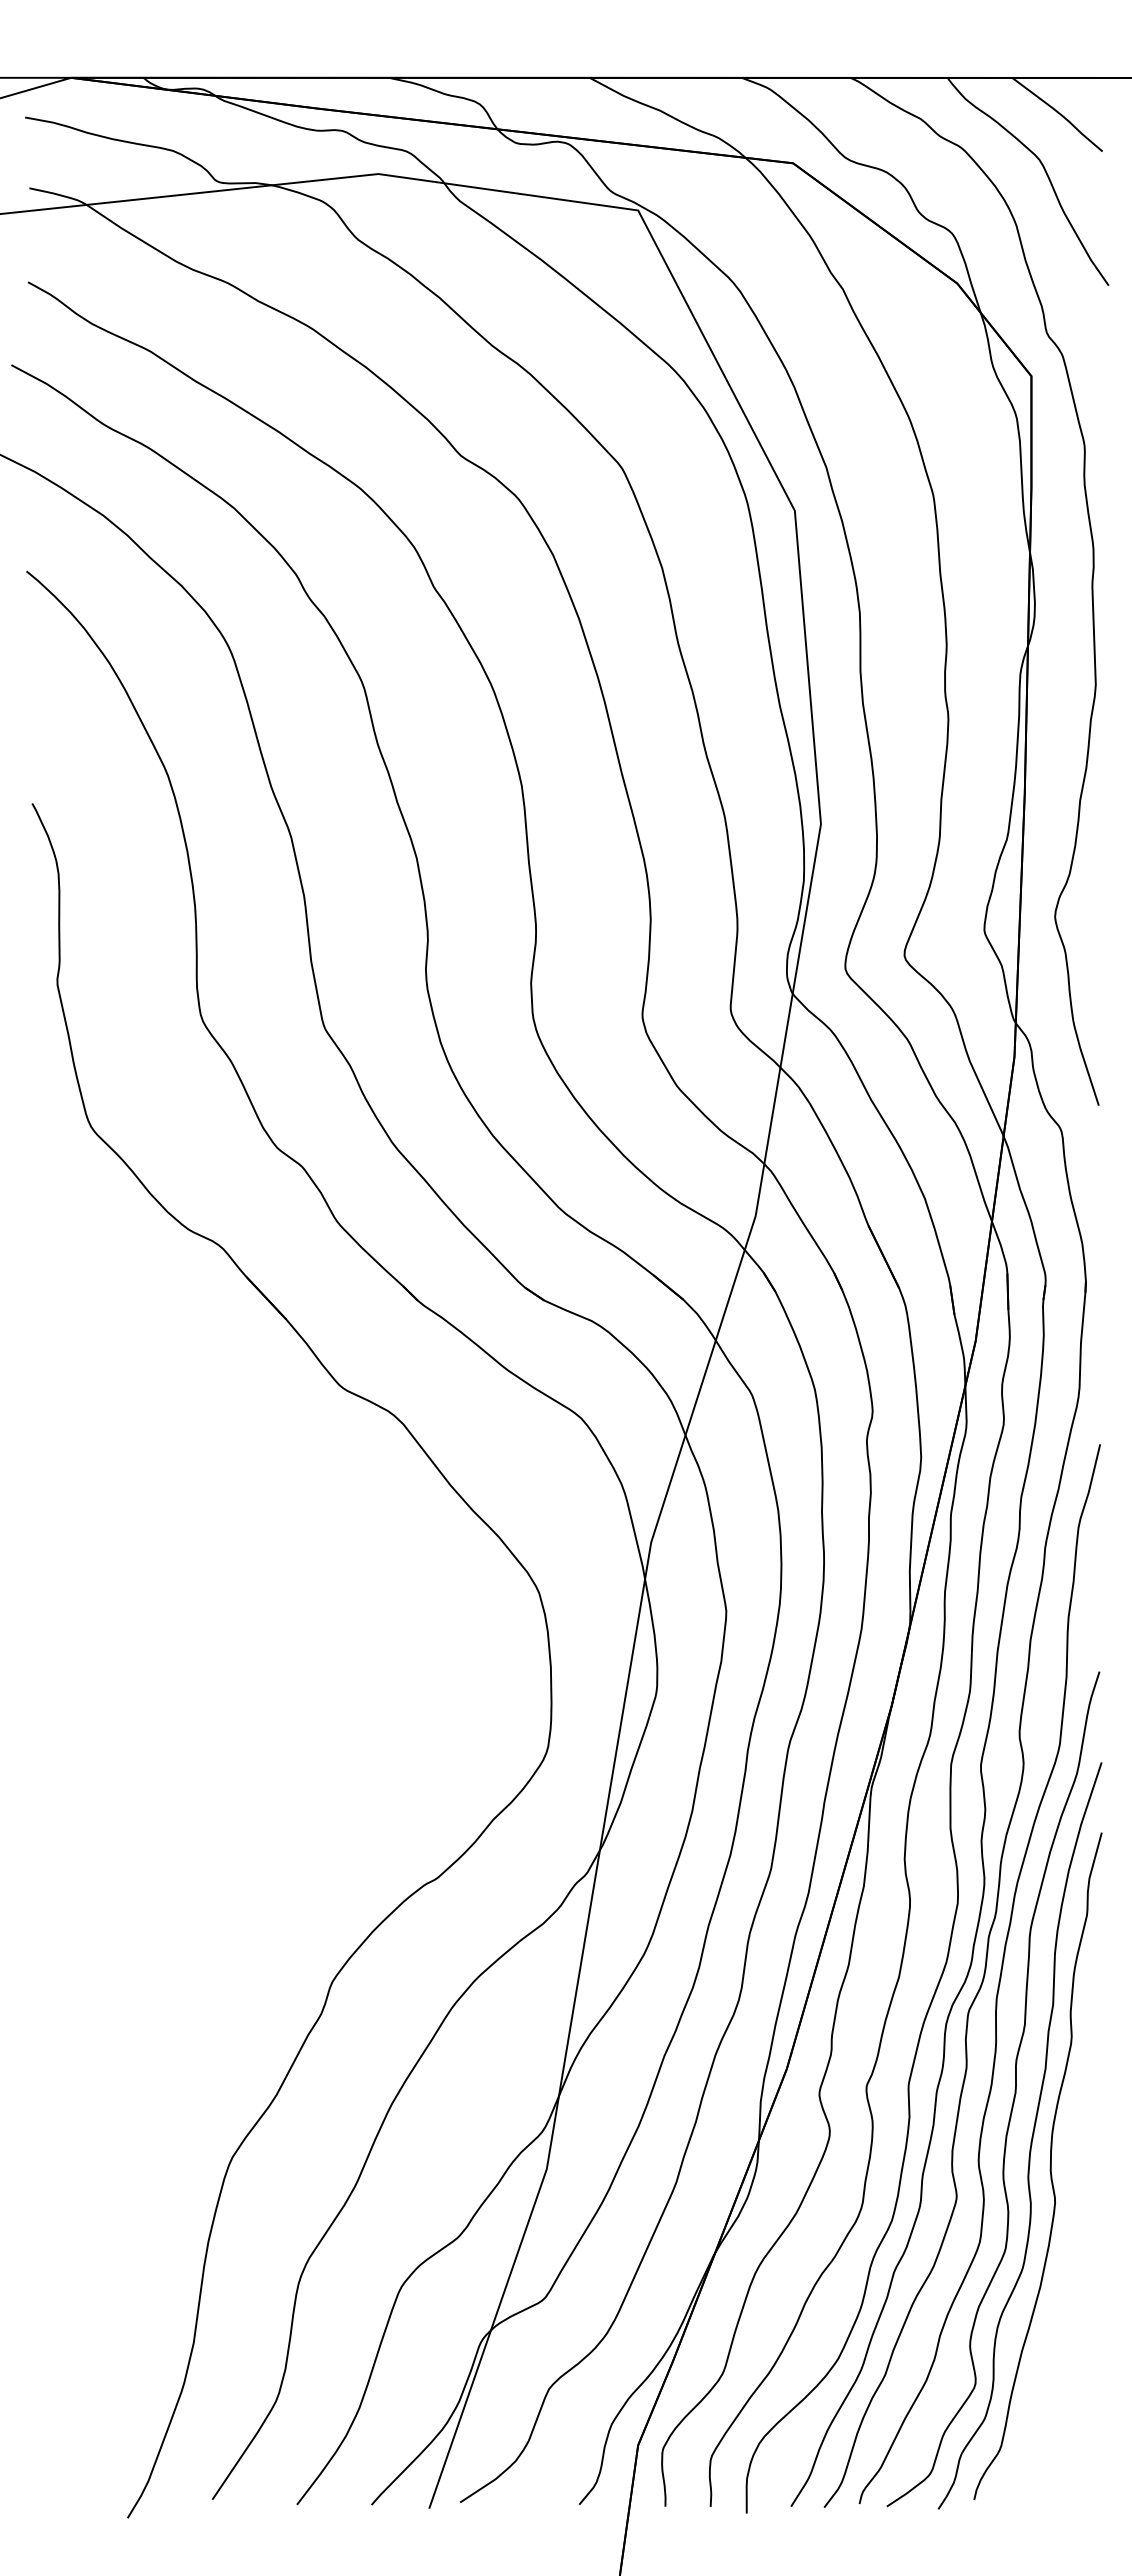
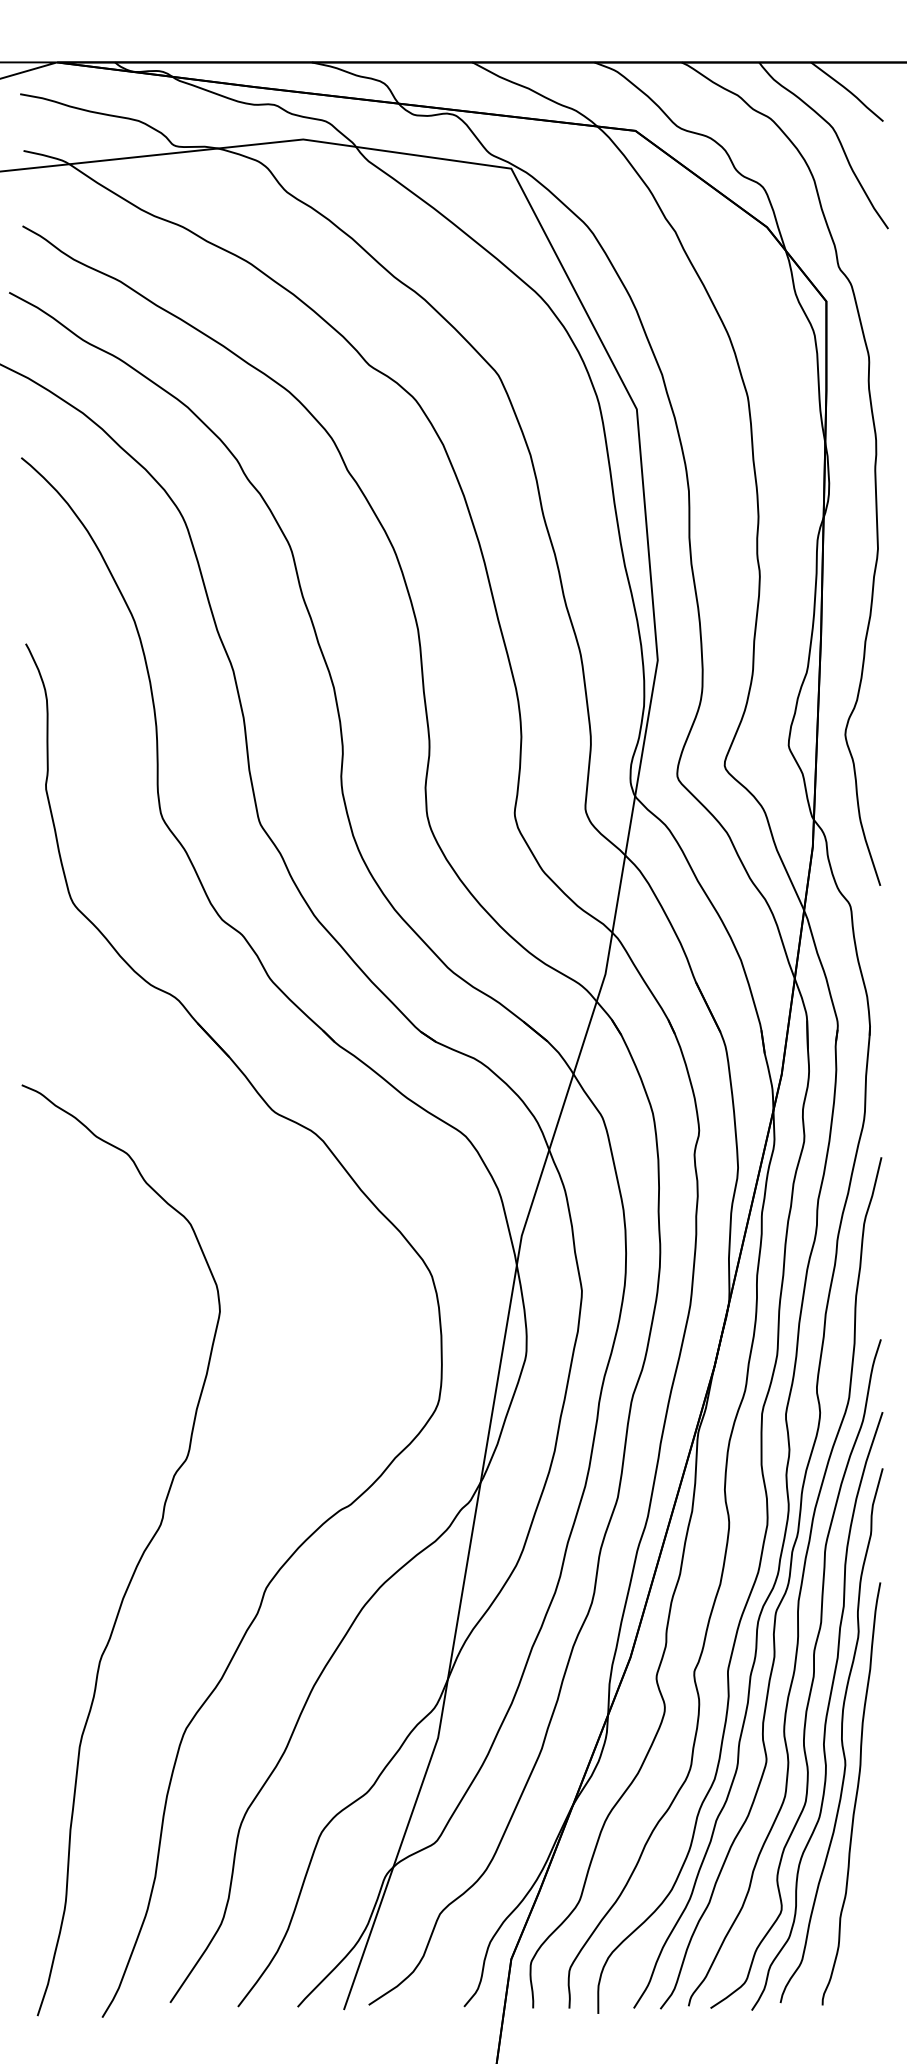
curve: (174, 1945) -> (139, 1558), added
curve: (1068, 2238) -> (856, 1793), added

